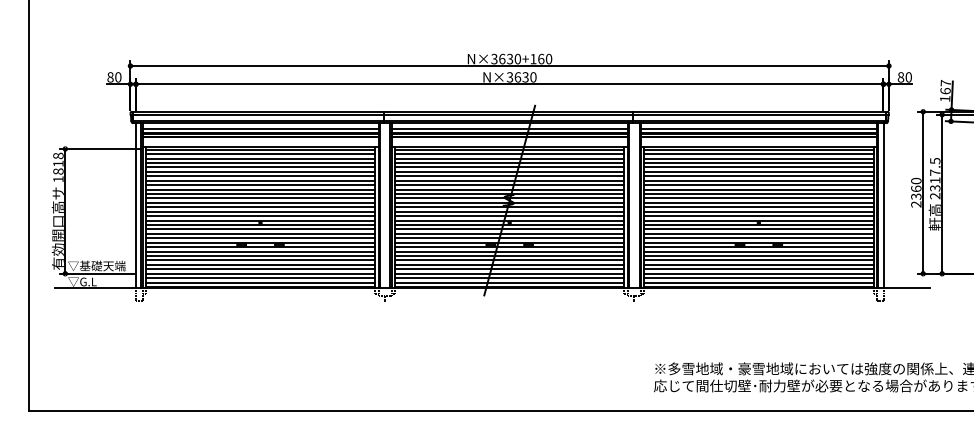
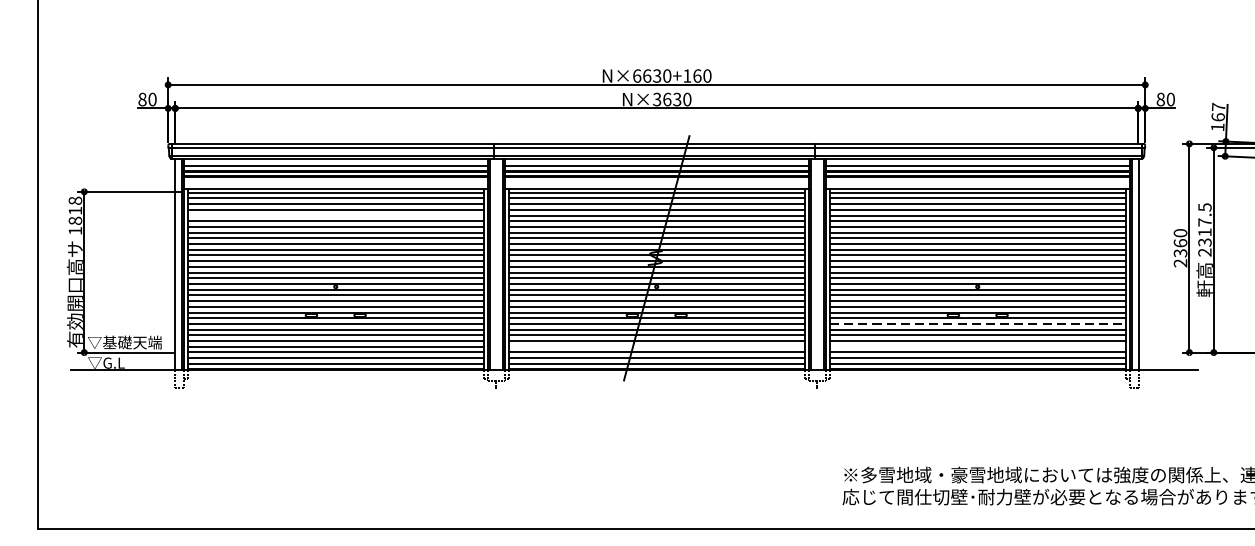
text: (494, 58) -> (637, 75), N×3630+160 -> N×6630+160
line: (260, 167) -> (335, 215), removed
line: (758, 251) -> (977, 323), solid -> dashed
line: (509, 269) -> (656, 347), removed
line: (758, 269) -> (977, 347), removed

